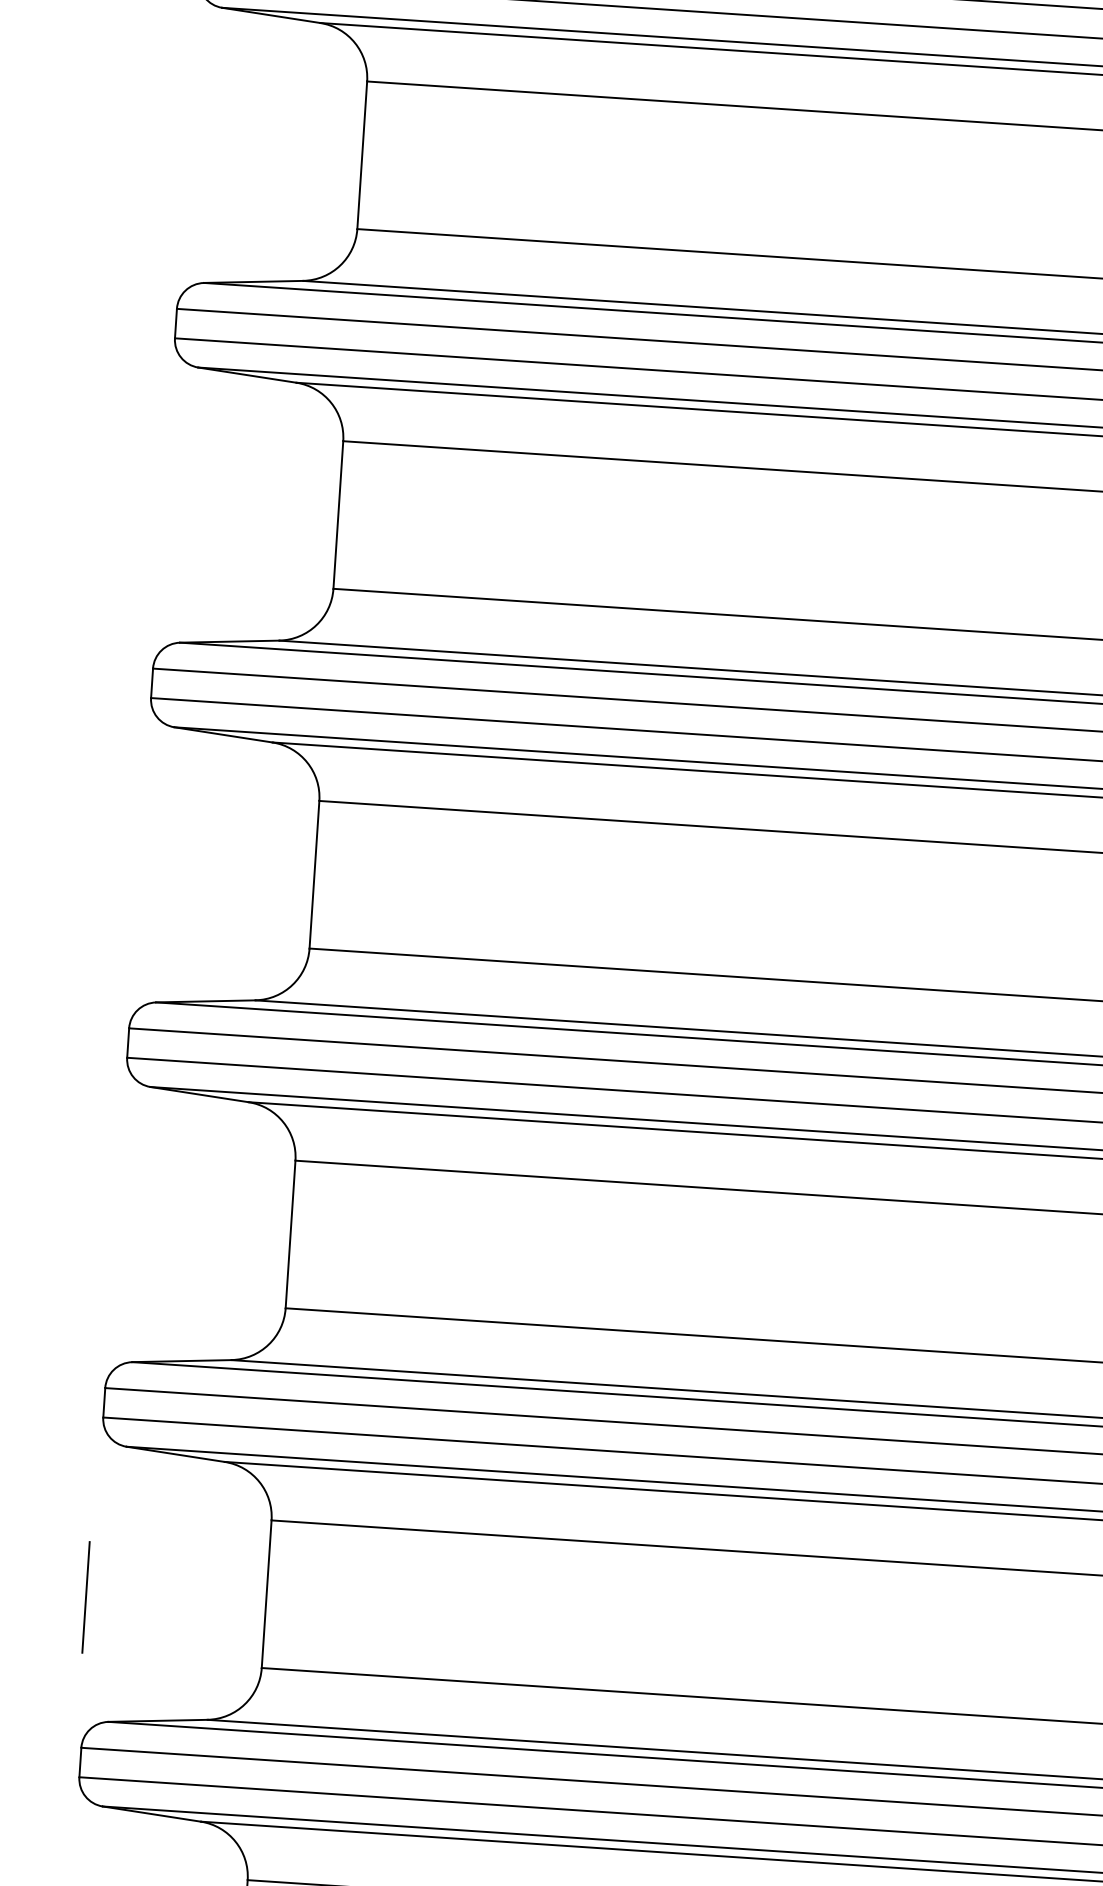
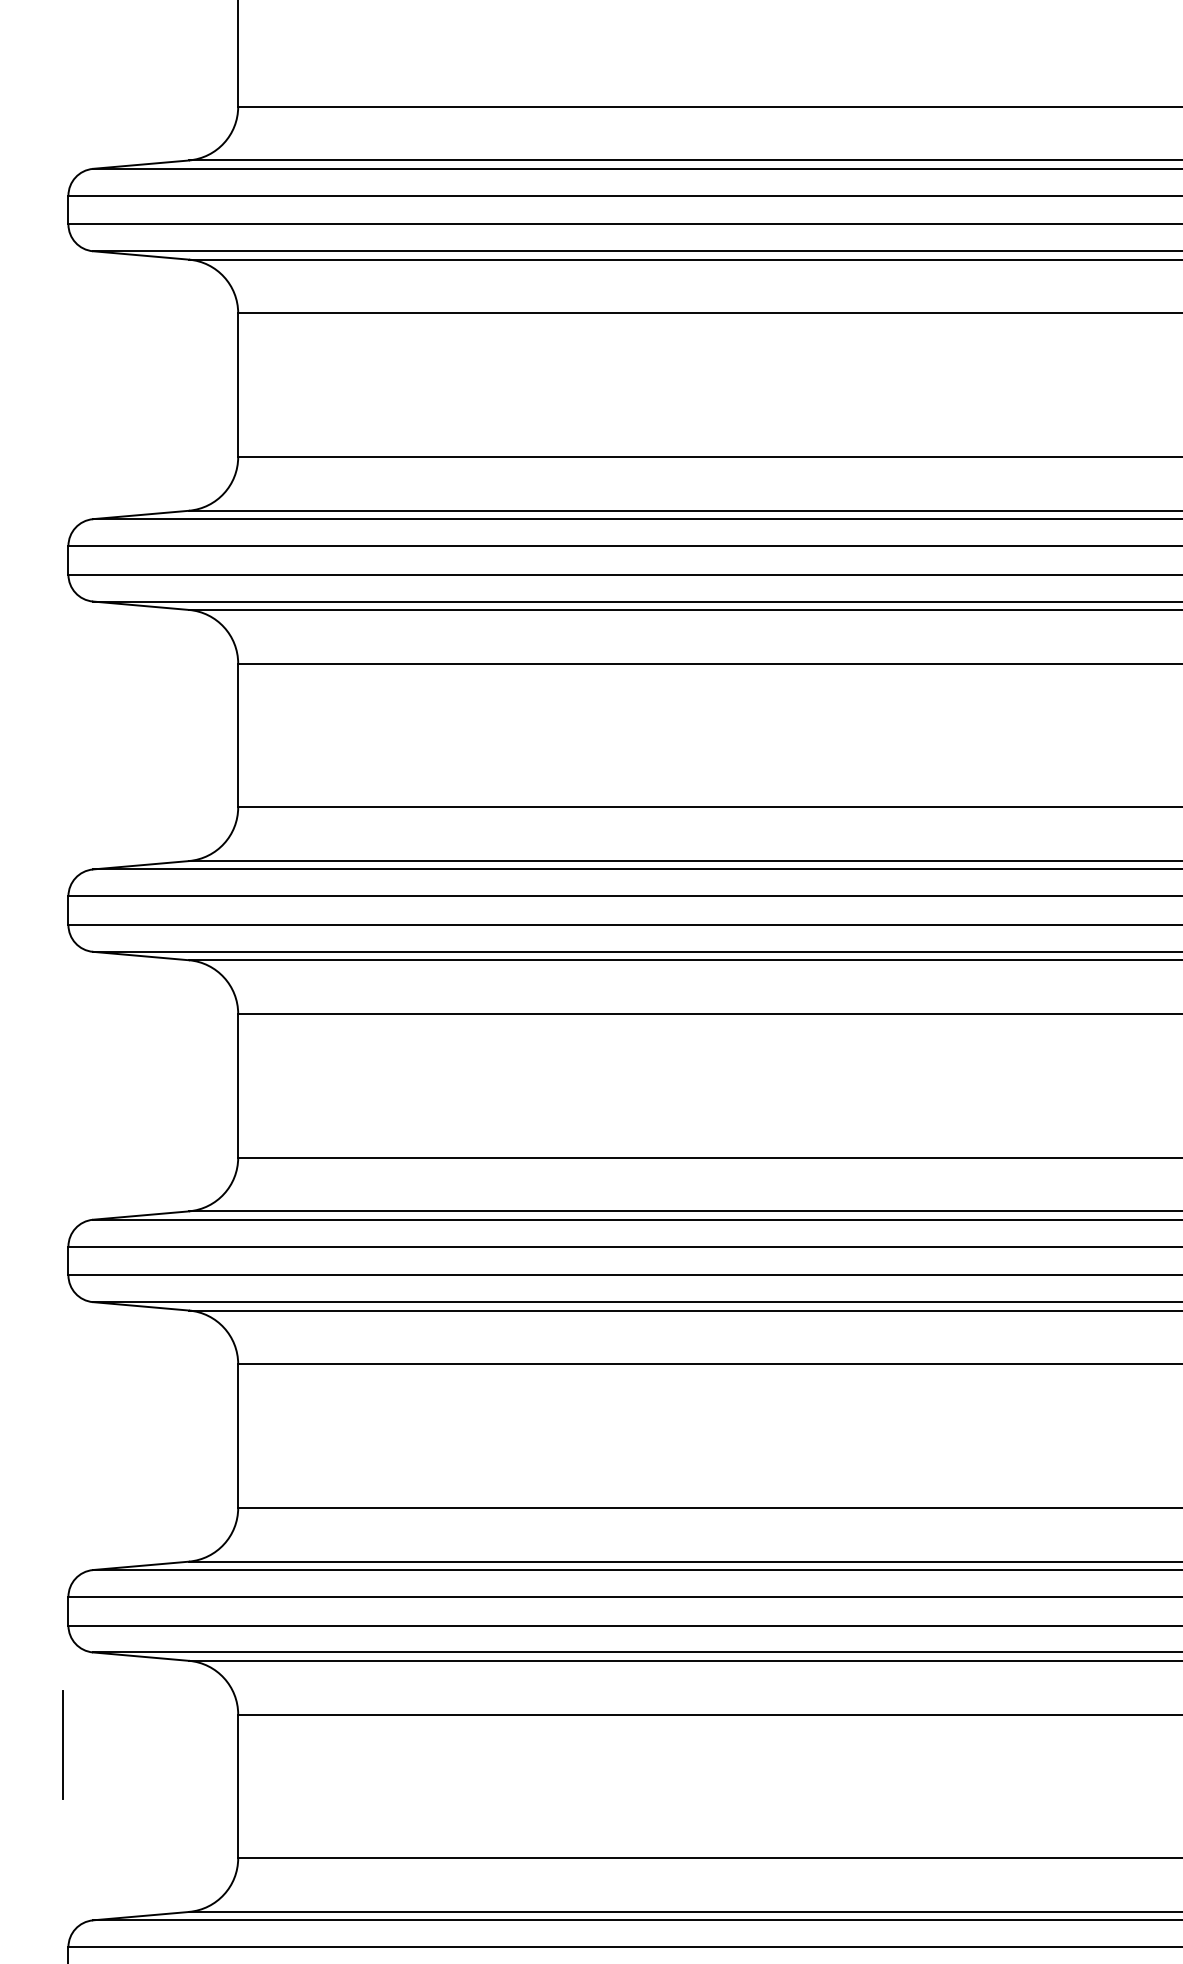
line: (85, 1596) -> (62, 1744), moved

